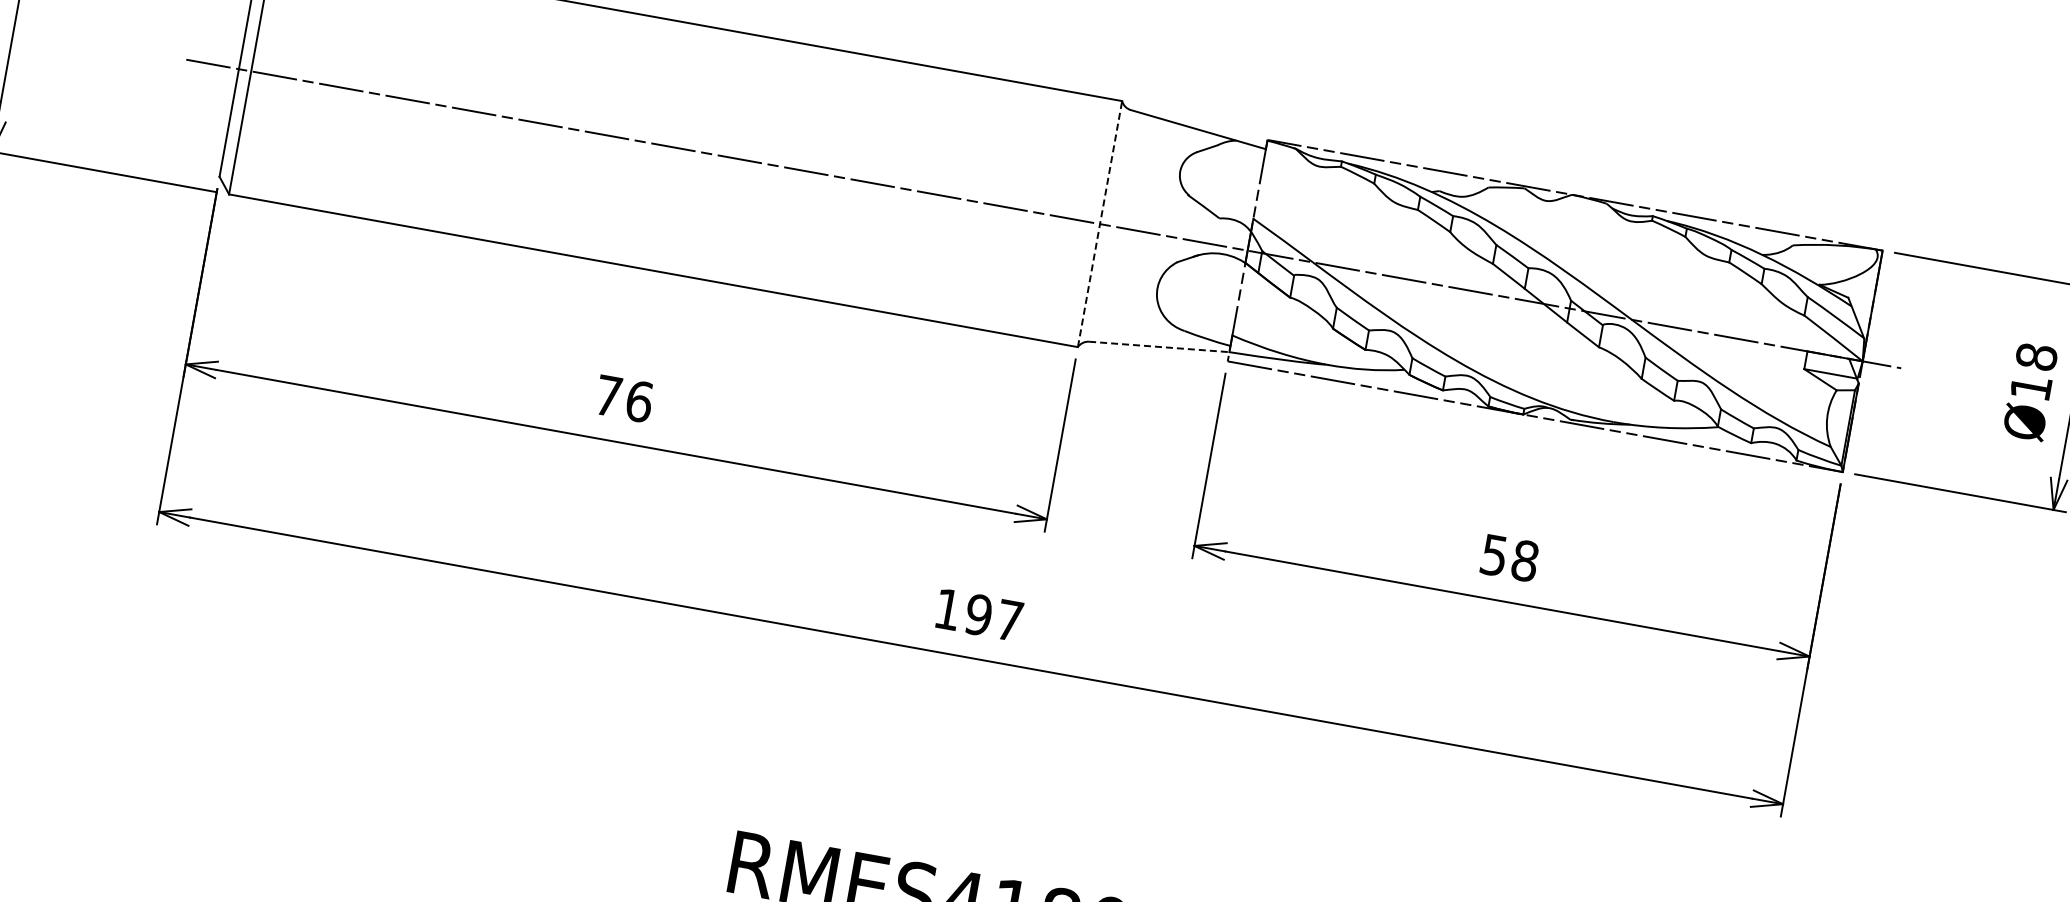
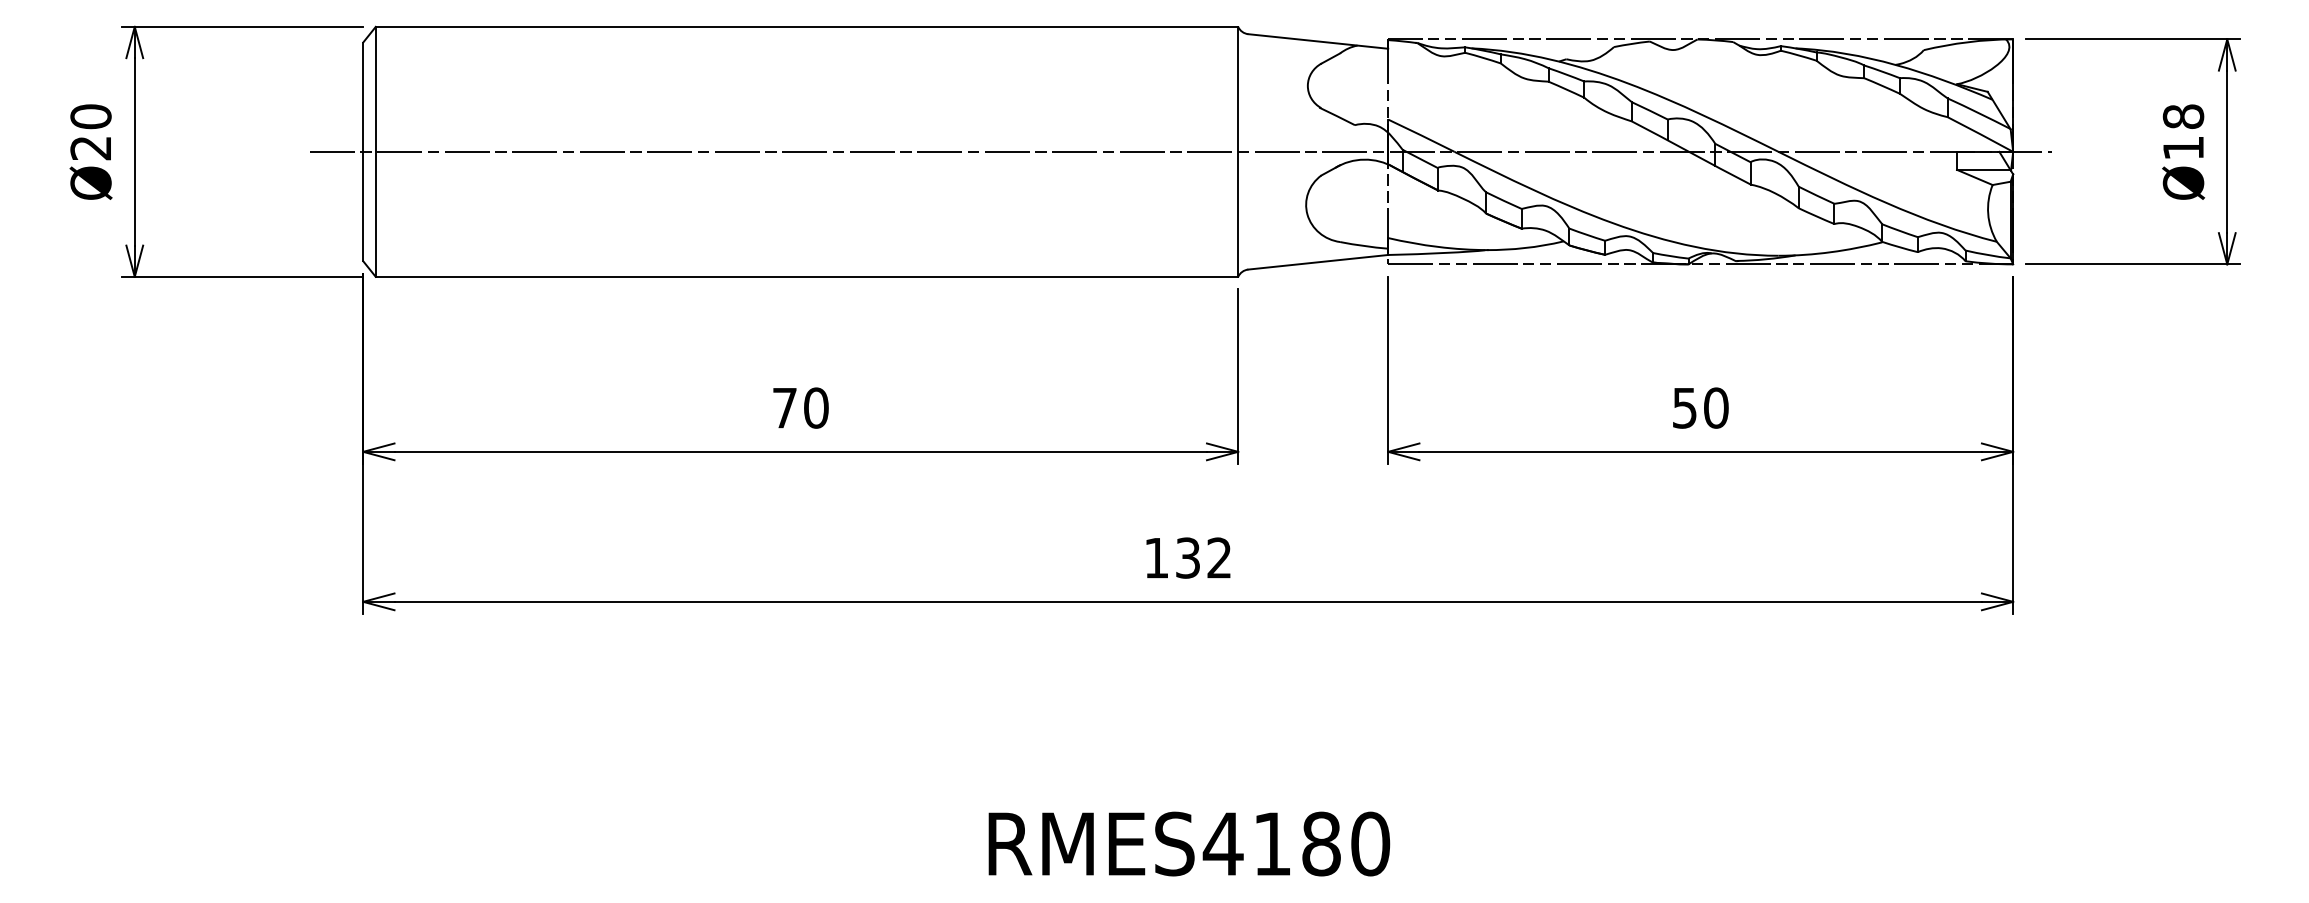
line: (1100, 223) -> (1238, 151), dashed -> solid
line: (1159, 347) -> (1318, 262), dashed -> solid
text: (639, 401) -> (816, 407), 76 -> 70
text: (1525, 560) -> (1716, 407), 58 -> 50
text: (994, 617) -> (1203, 557), 197 -> 132

